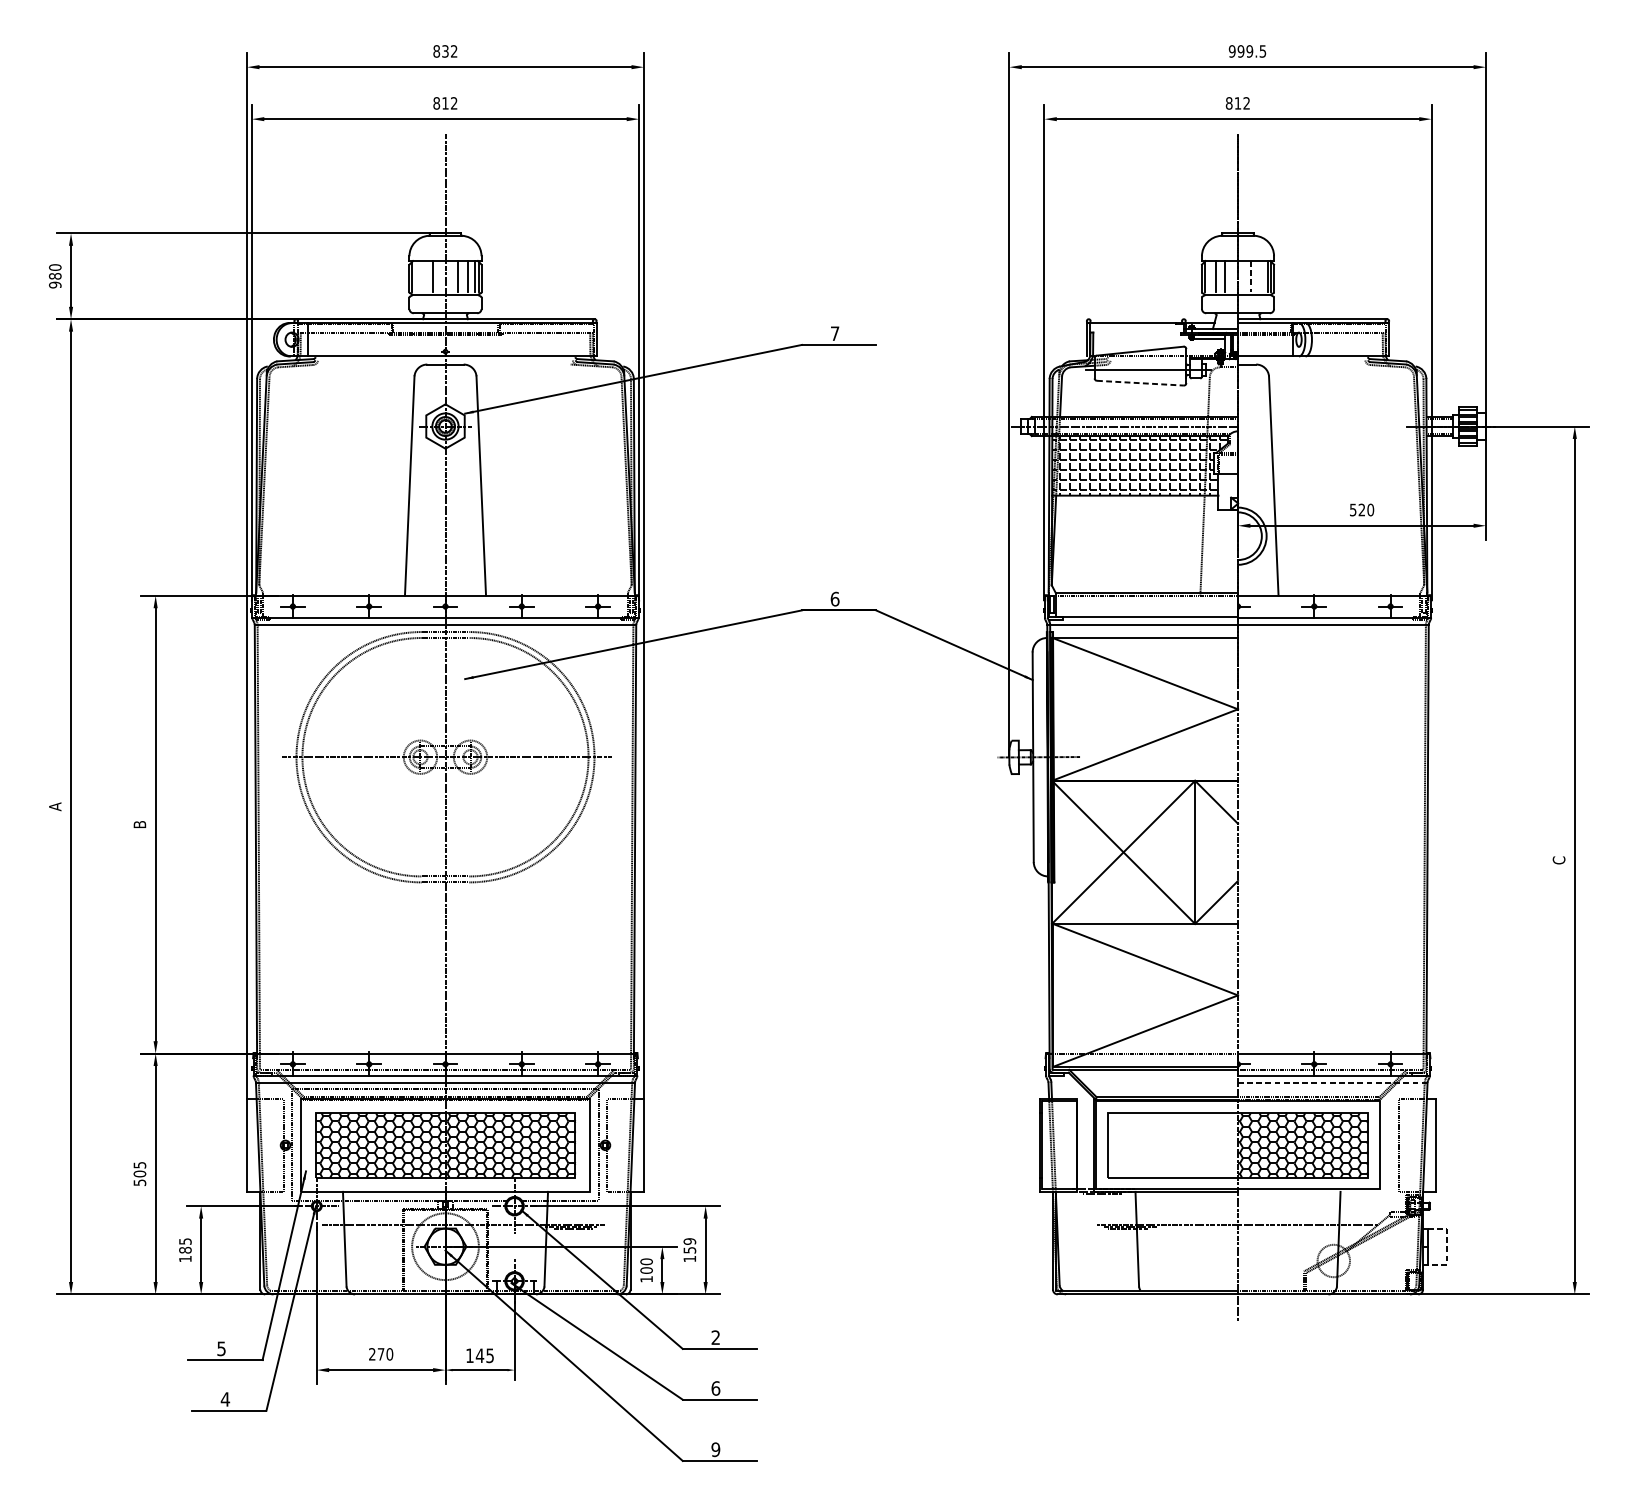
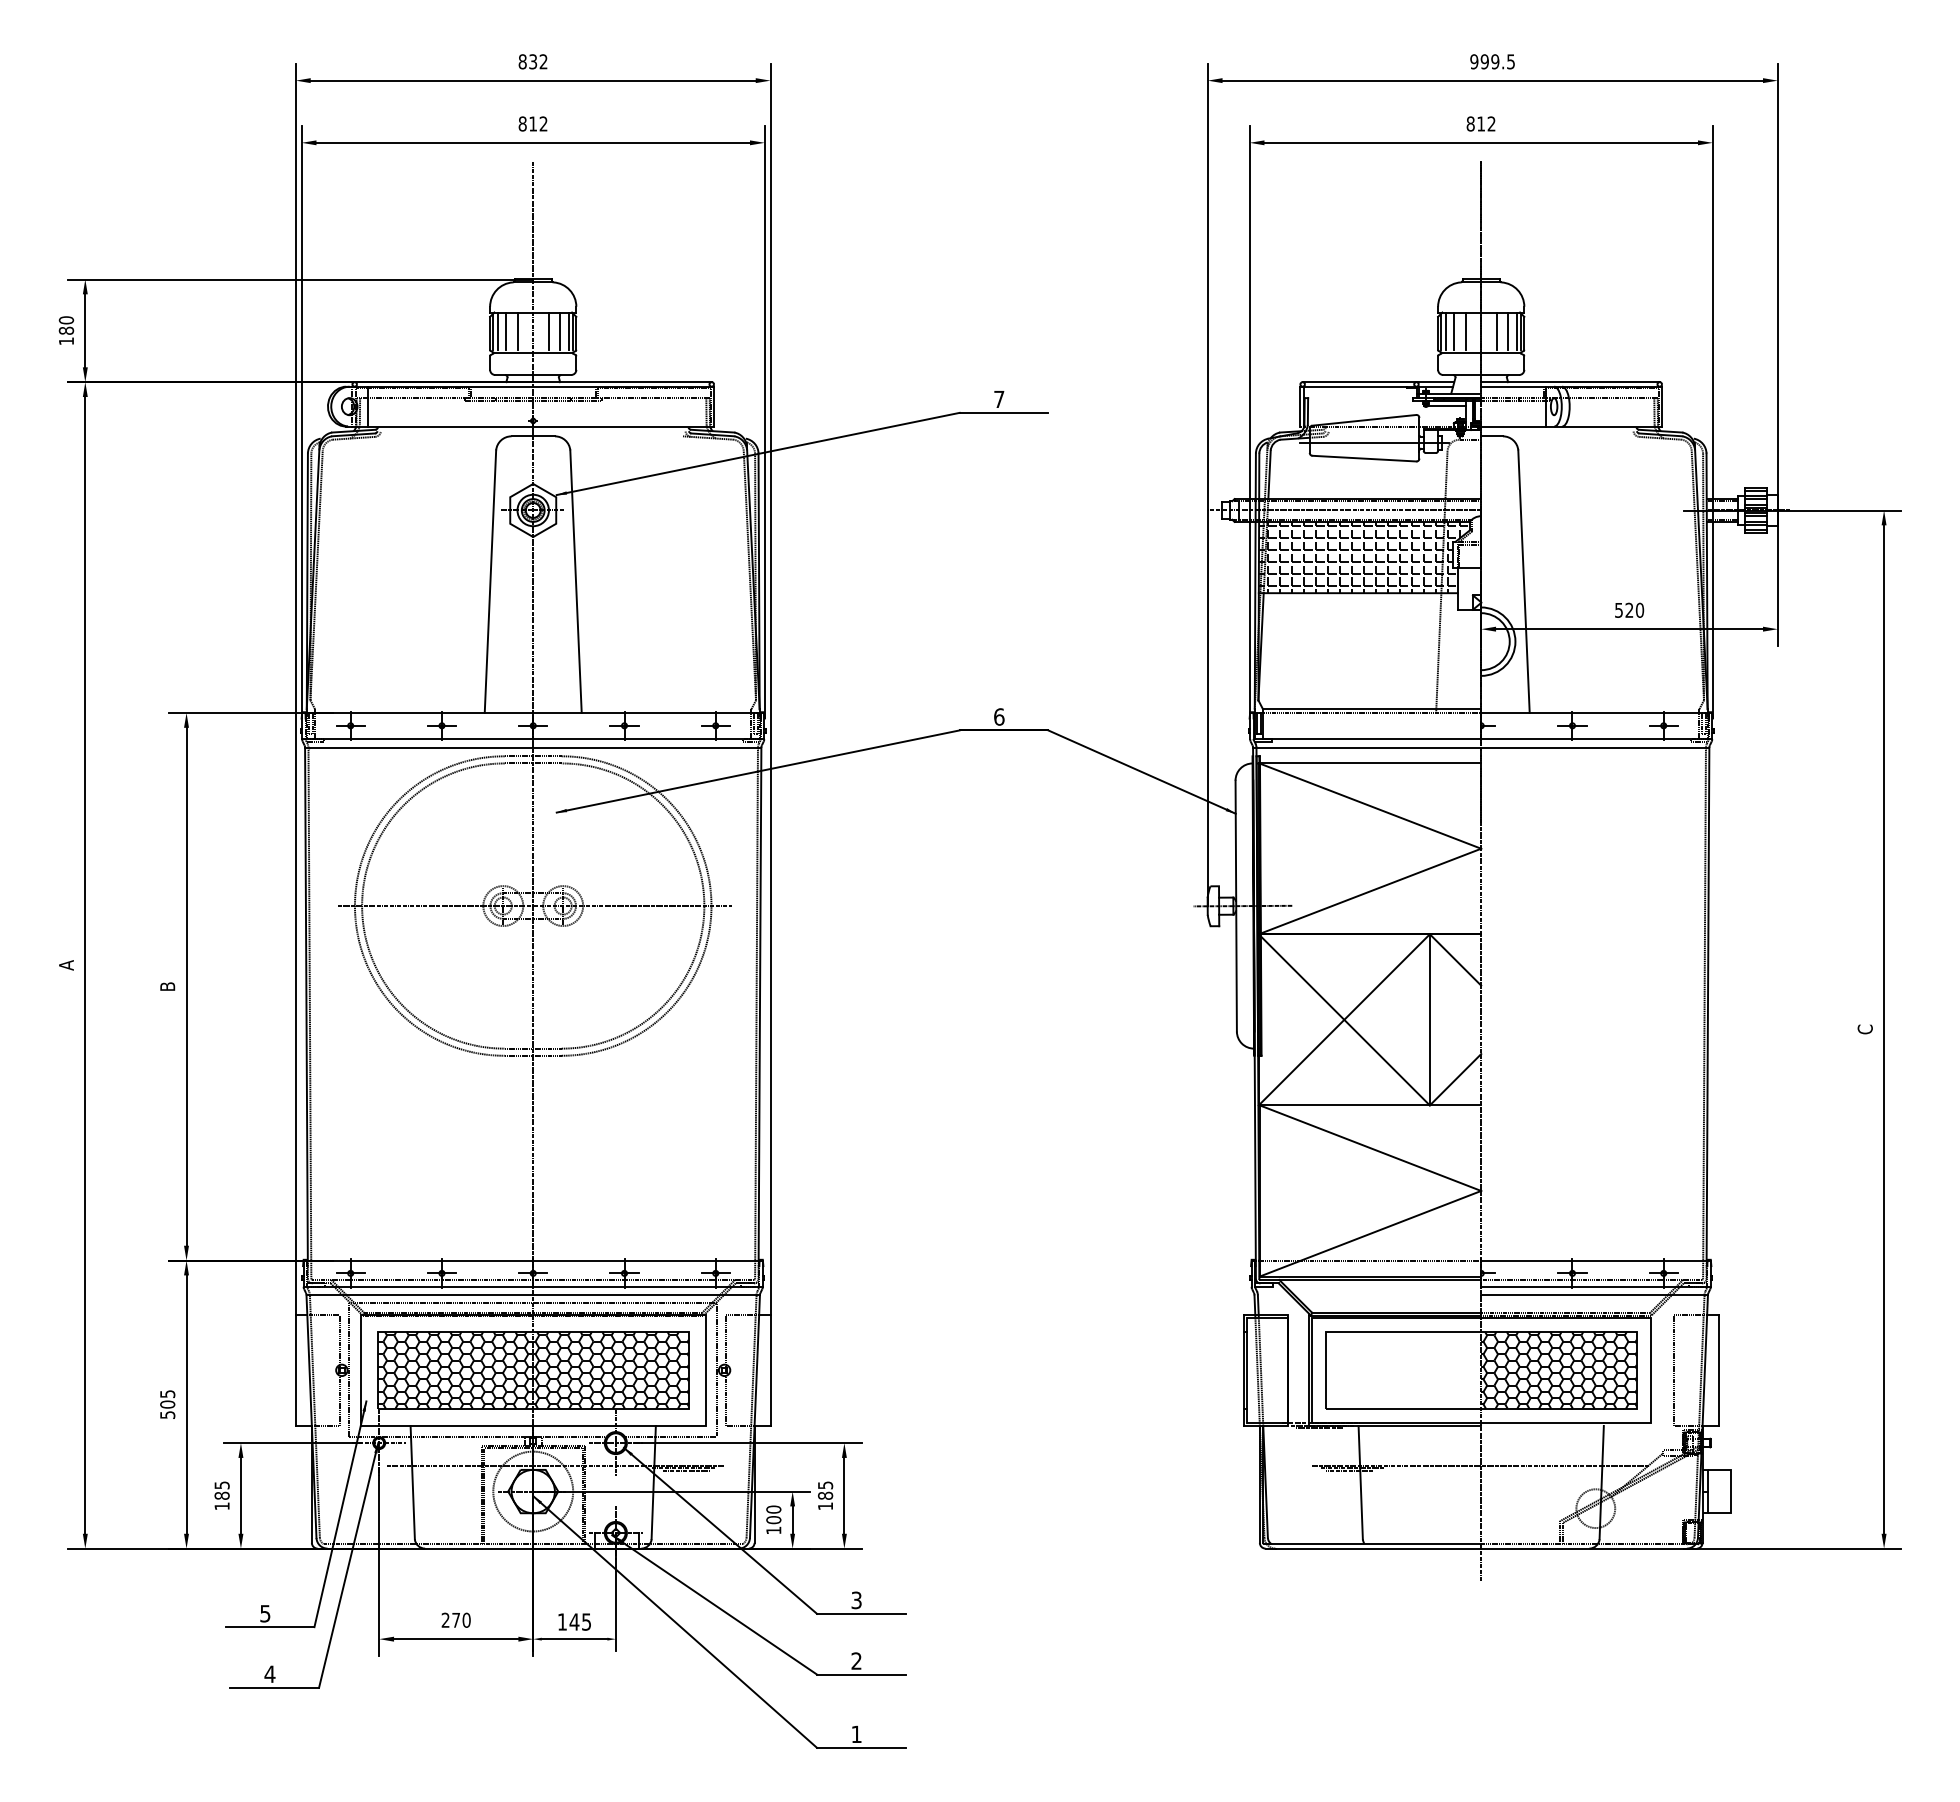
line: (415, 276) -> (497, 331), added
line: (423, 276) -> (506, 331), added
line: (1208, 276) -> (1445, 331), added
line: (1250, 276) -> (1496, 331), dashed -> solid
line: (1260, 276) -> (1508, 331), added
text: (55, 285) -> (66, 341), 980 -> 180
line: (1152, 319) -> (1378, 382), added
line: (1140, 383) -> (1364, 458), dashed -> solid
line: (1332, 1082) -> (1594, 1295), dashed -> solid
text: (689, 1245) -> (825, 1490), 159 -> 185
line: (1447, 1246) -> (1731, 1491), dashed -> solid
text: (715, 1337) -> (856, 1600), 2 -> 3
text: (715, 1387) -> (856, 1660), 6 -> 2
text: (715, 1449) -> (856, 1734), 9 -> 1

